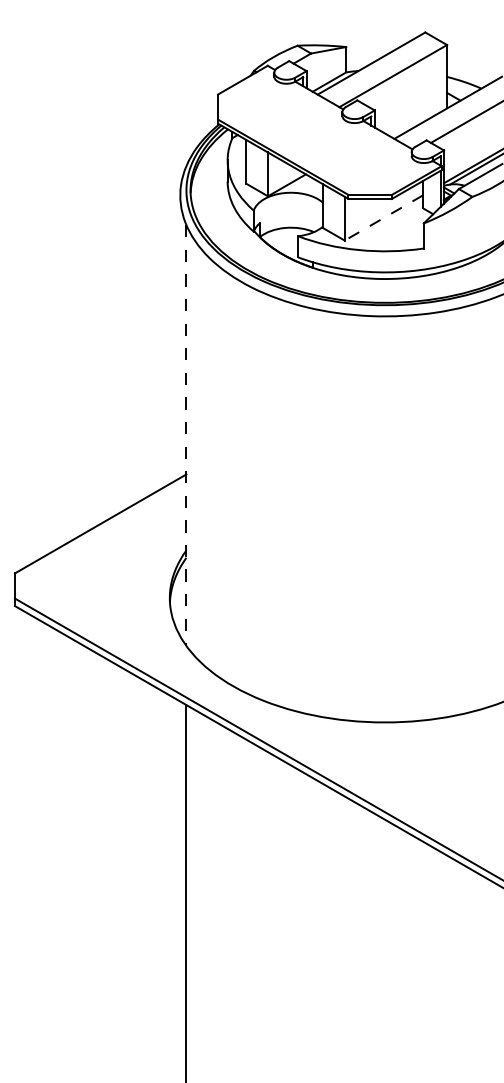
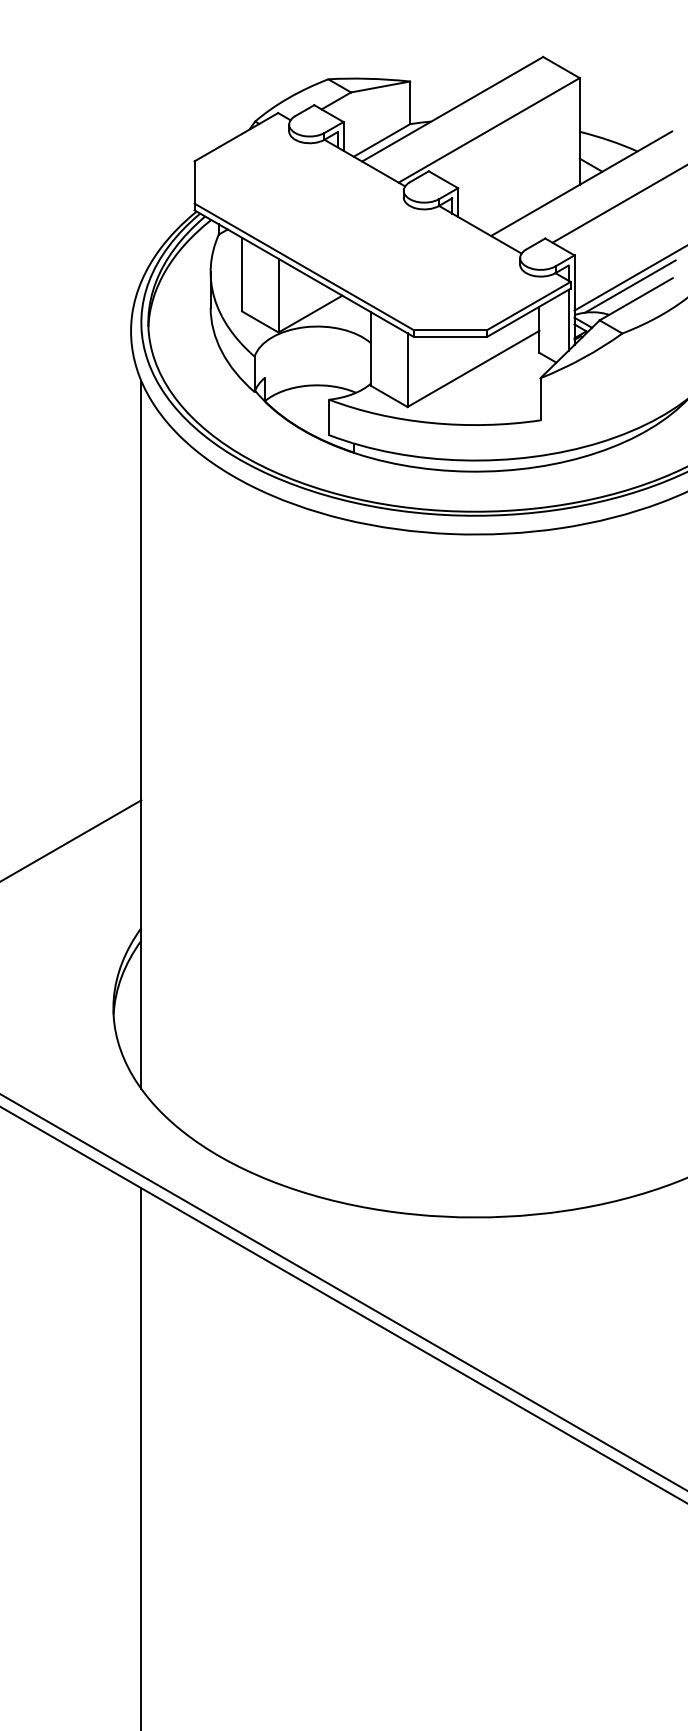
line: (383, 218) -> (472, 369), dashed -> solid
line: (186, 436) -> (141, 736), dashed -> solid

